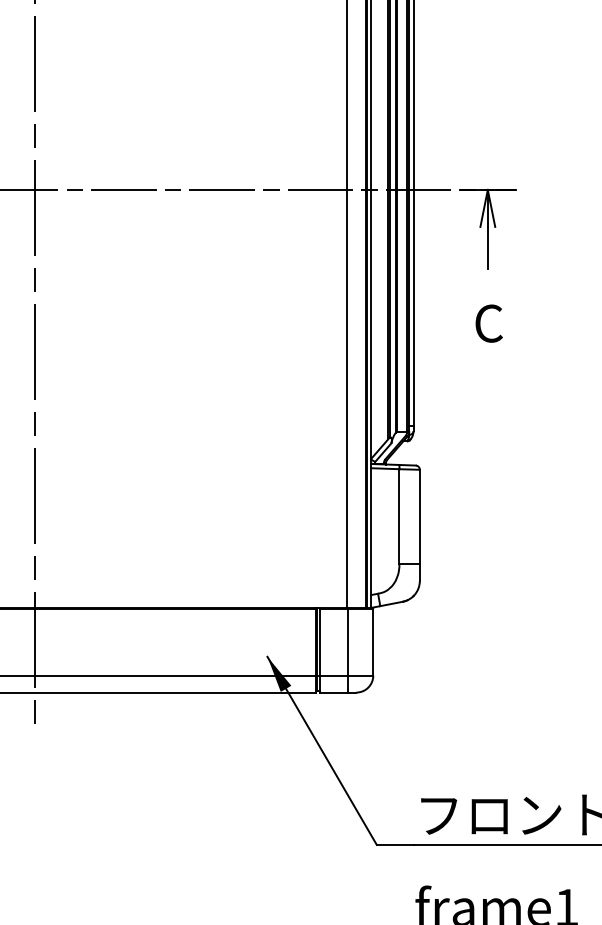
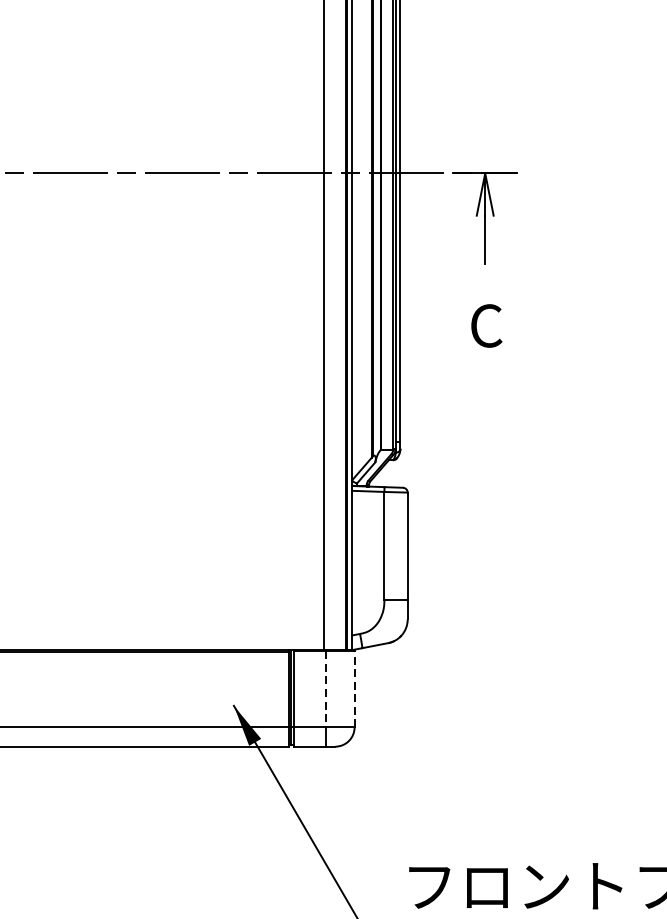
line: (373, 641) -> (354, 688), solid -> dashed
line: (347, 642) -> (325, 689), solid -> dashed

